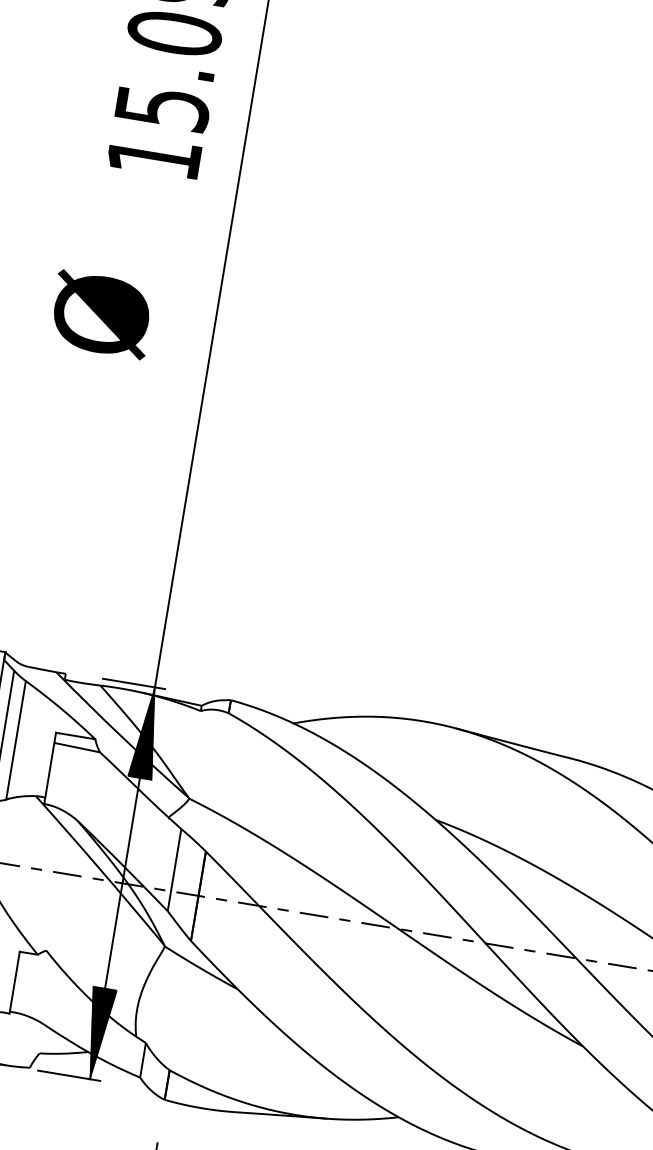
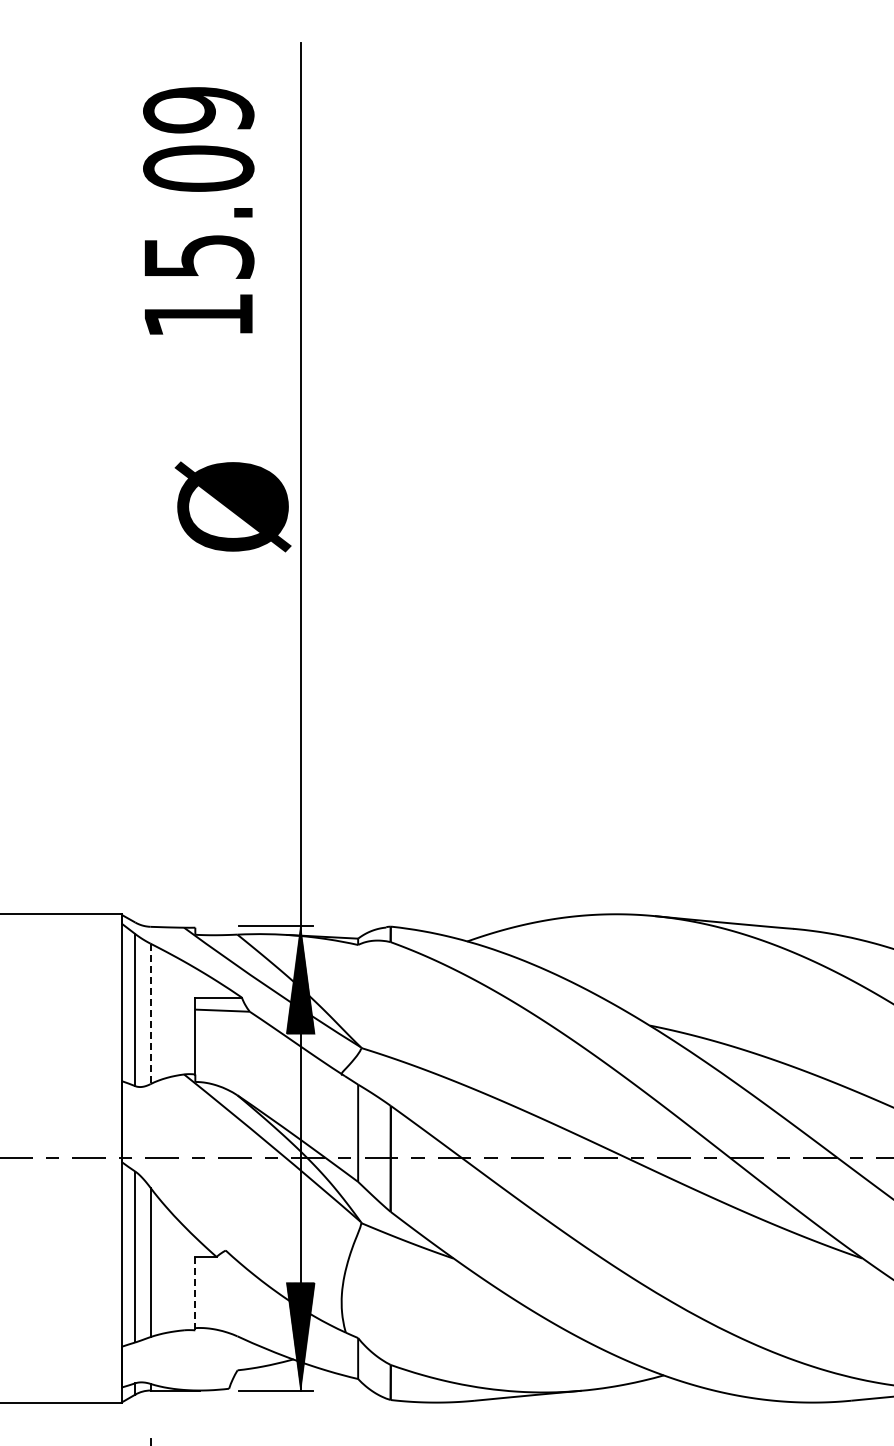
text: (101, 314) -> (232, 506), moved
line: (15, 740) -> (150, 1014), solid -> dashed
line: (14, 982) -> (195, 1293), solid -> dashed

